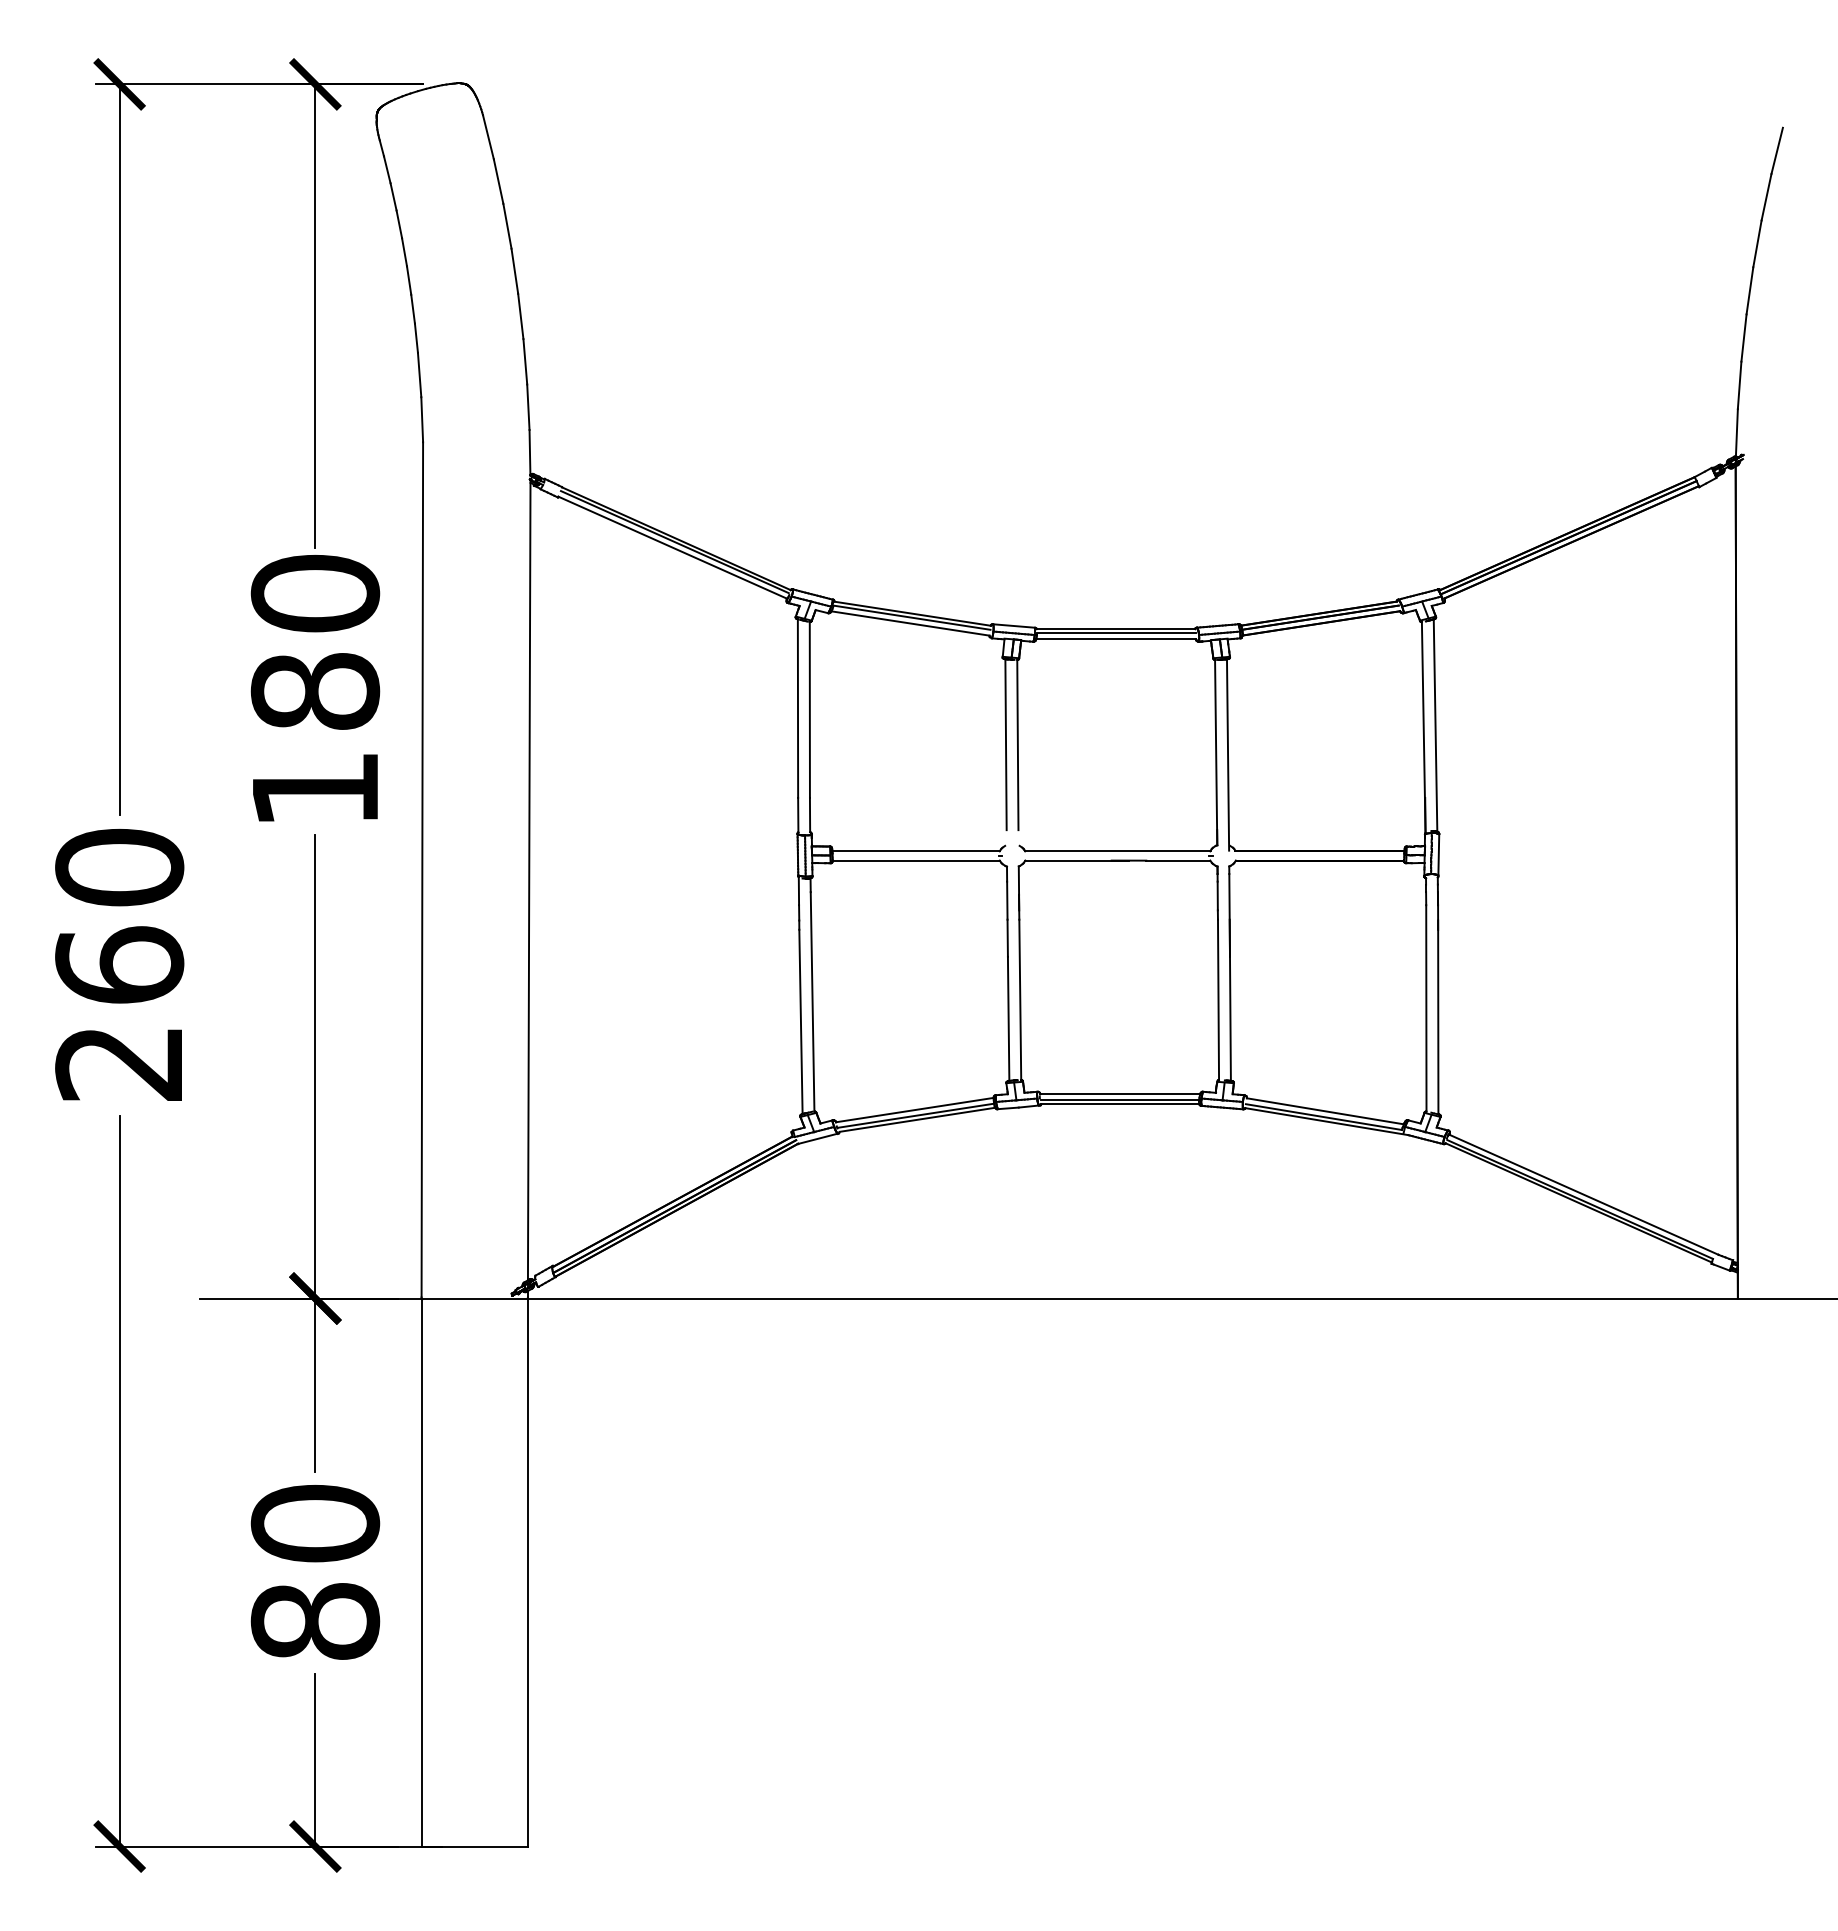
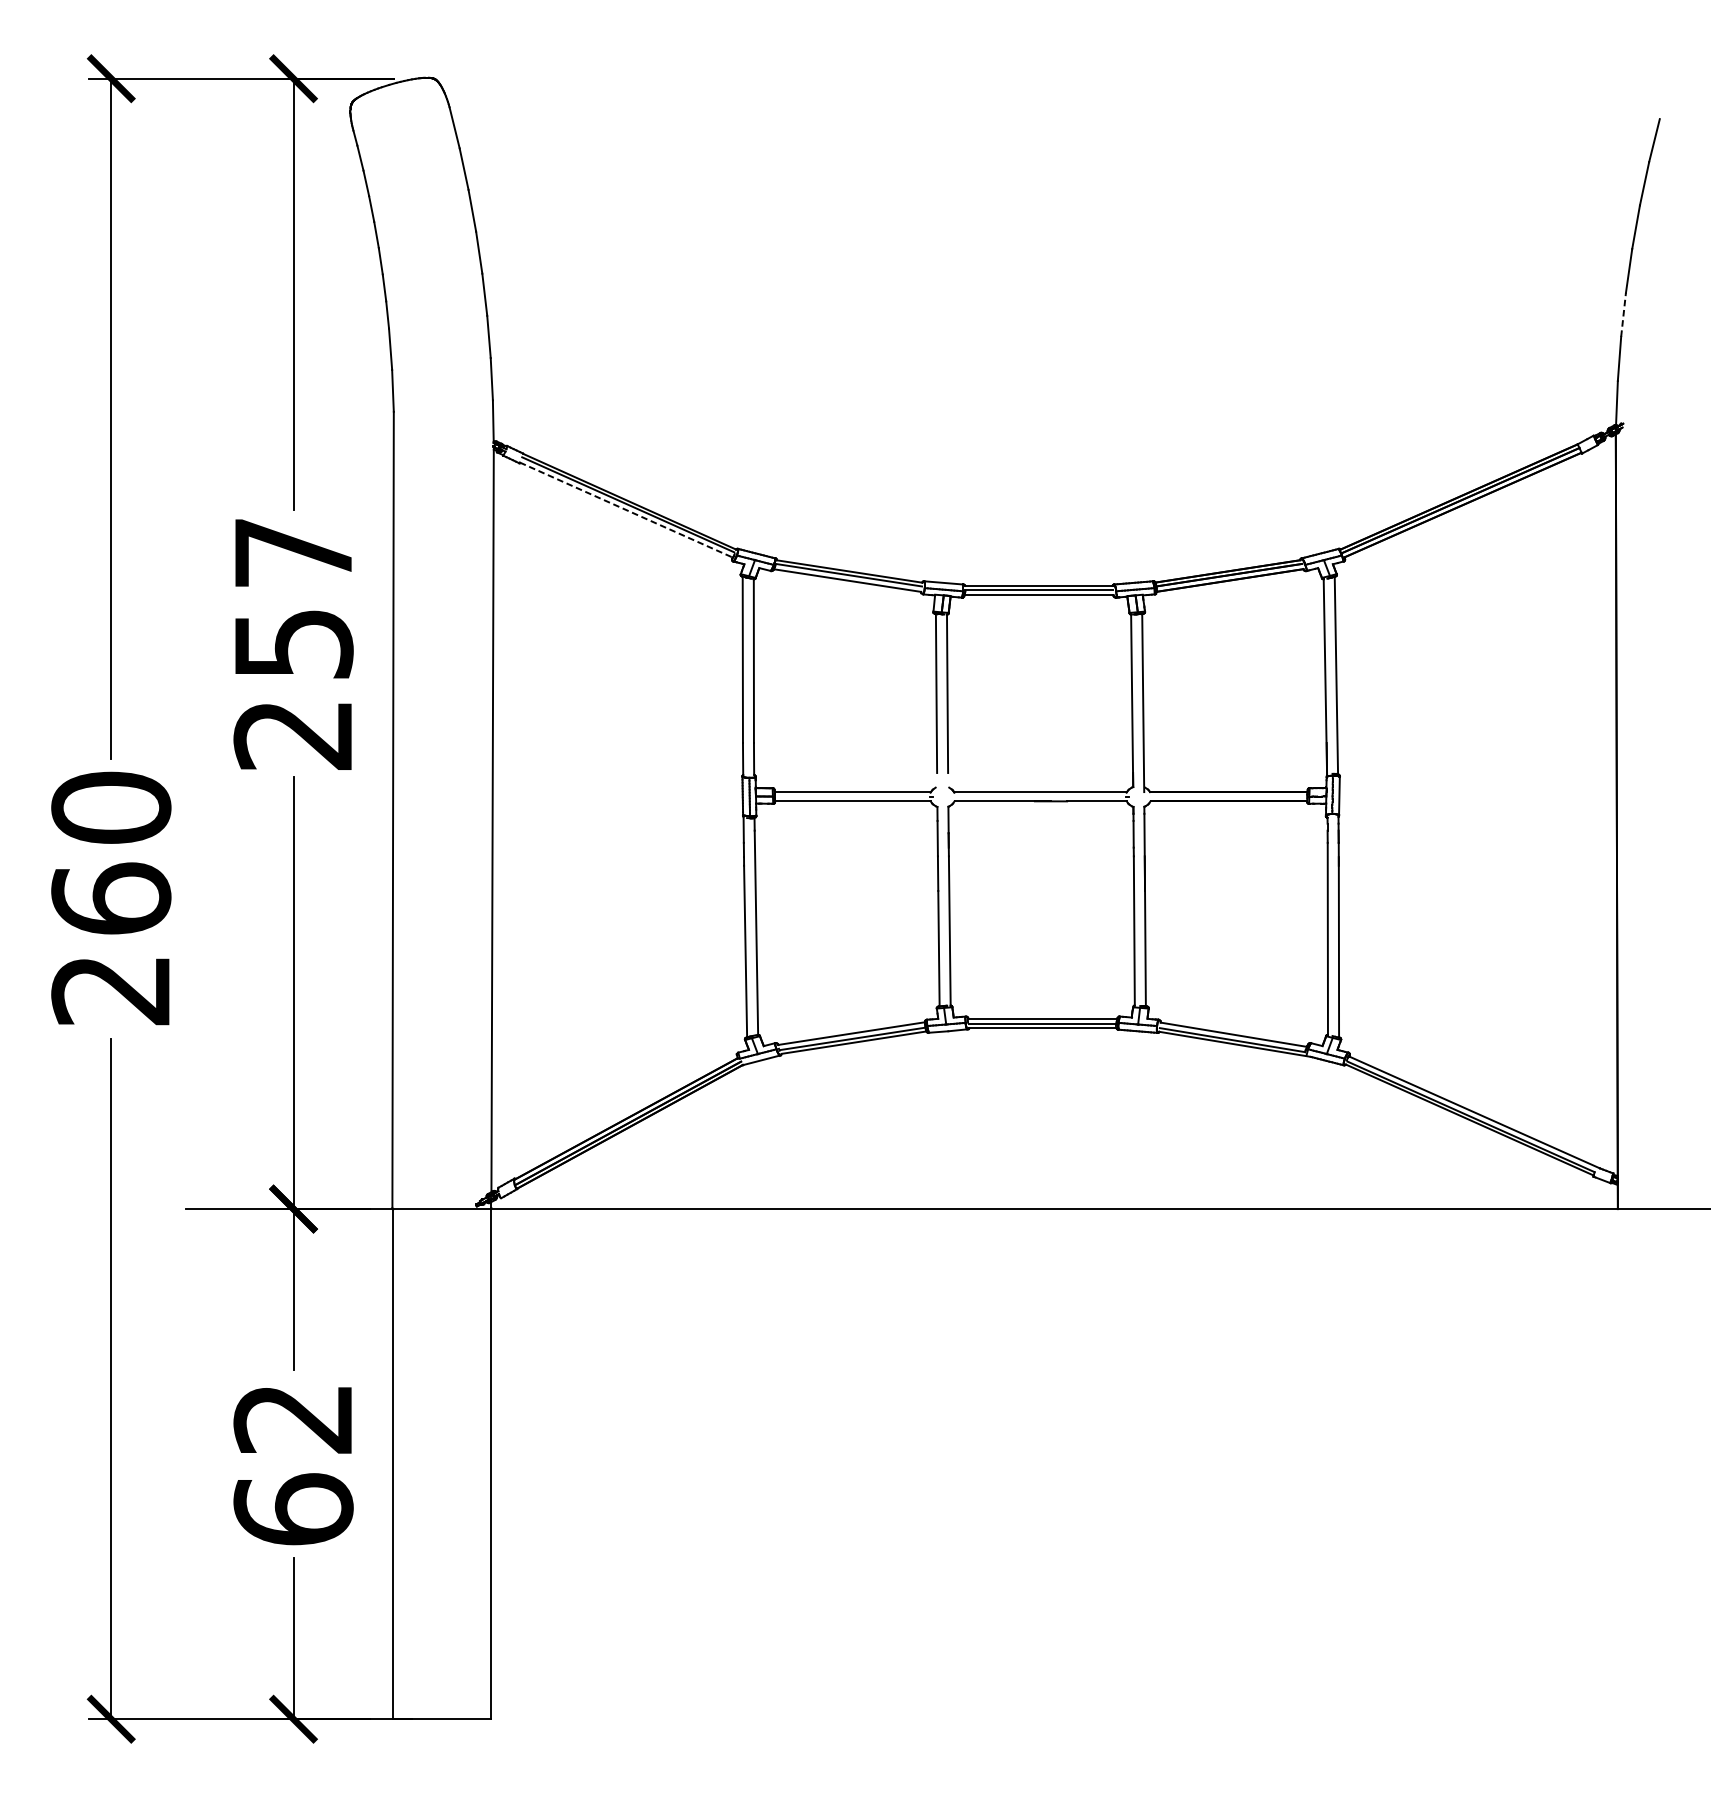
line: (1743, 338) -> (1623, 315), solid -> dashed
line: (673, 547) -> (626, 509), solid -> dashed
text: (315, 690) -> (293, 642), 180 -> 257
text: (315, 1571) -> (293, 1463), 80 -> 62

